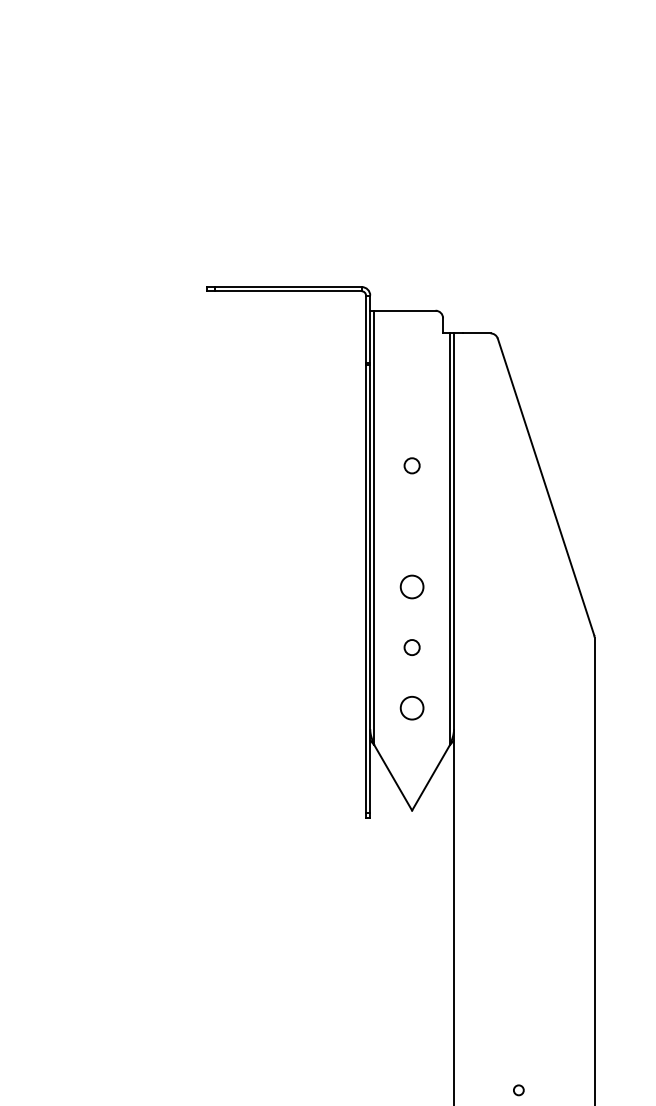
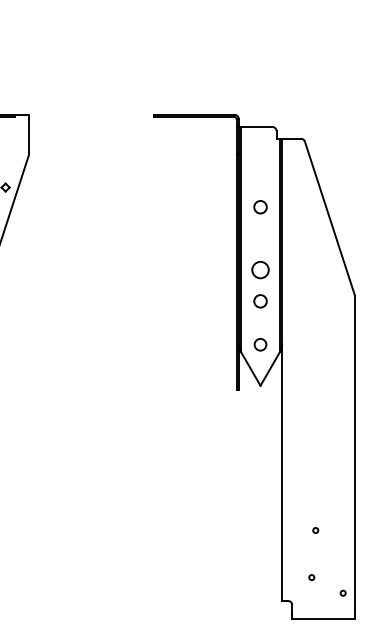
circle: (412, 466) -> (260, 207), size x1.6
circle: (412, 585) -> (260, 269), size x1.4
circle: (412, 647) -> (260, 301), size x1.6
circle: (412, 707) -> (260, 344), moved

